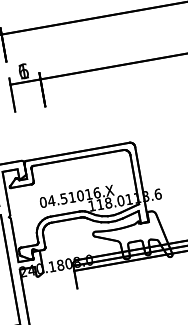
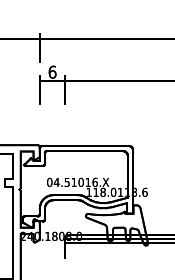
text: (23, 70) -> (52, 71), 1 -> 6

